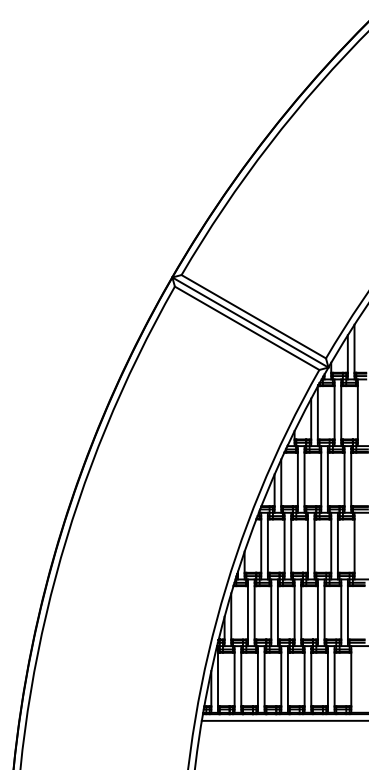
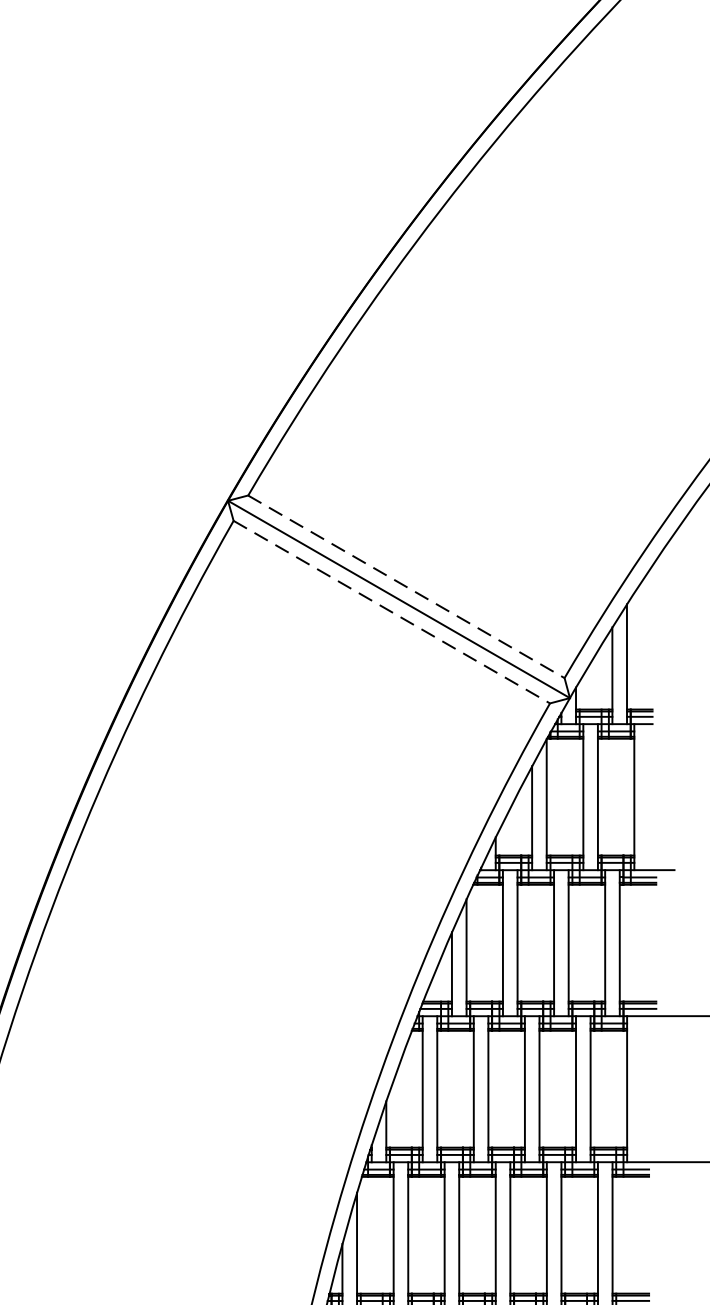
line: (254, 316) -> (407, 586), solid -> dashed
line: (247, 328) -> (392, 612), solid -> dashed

